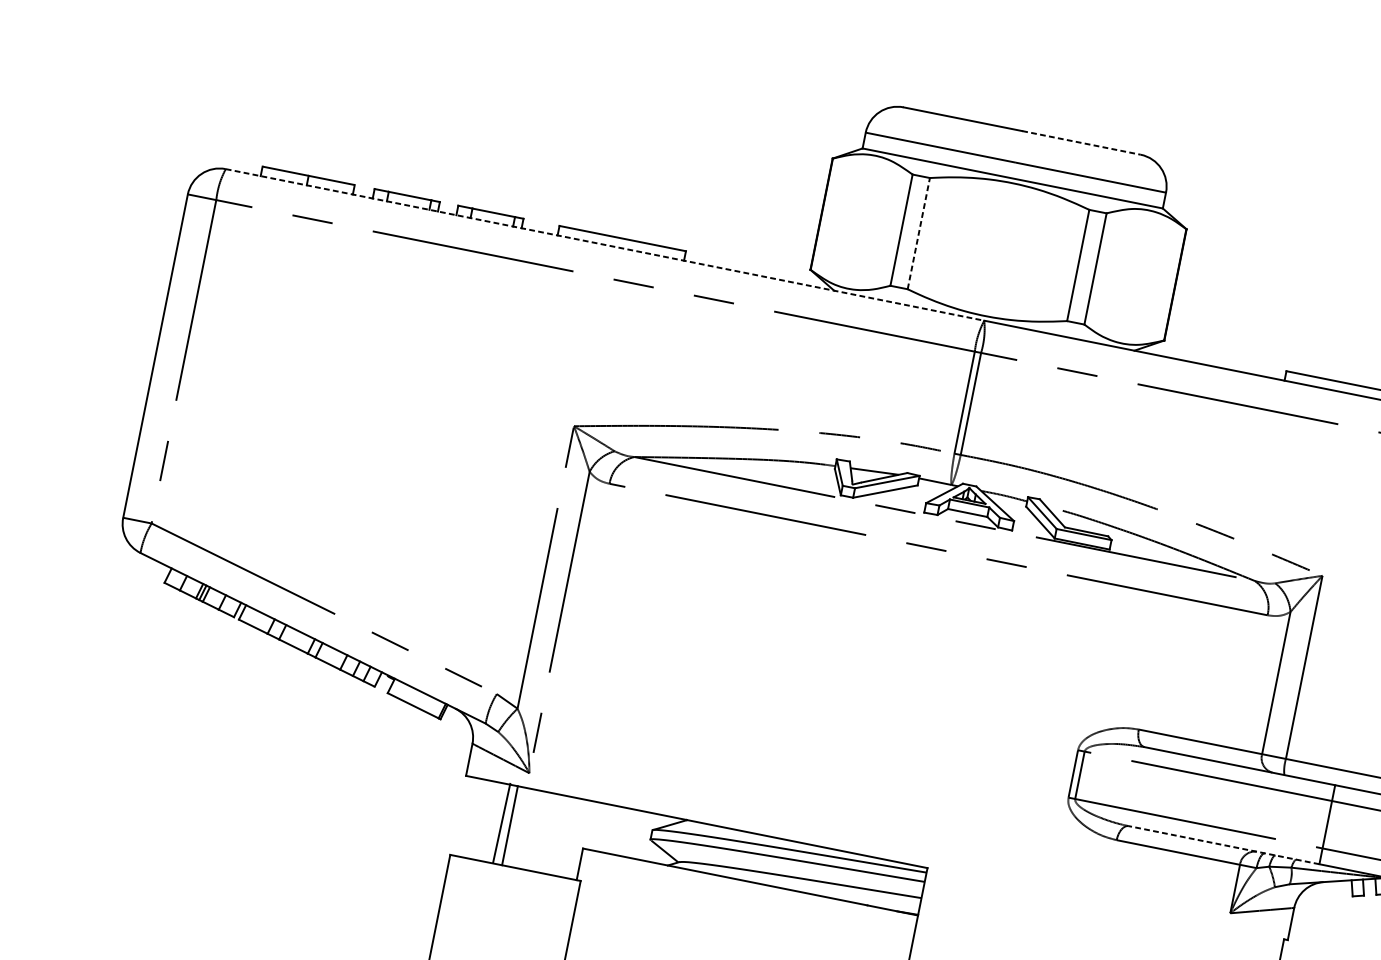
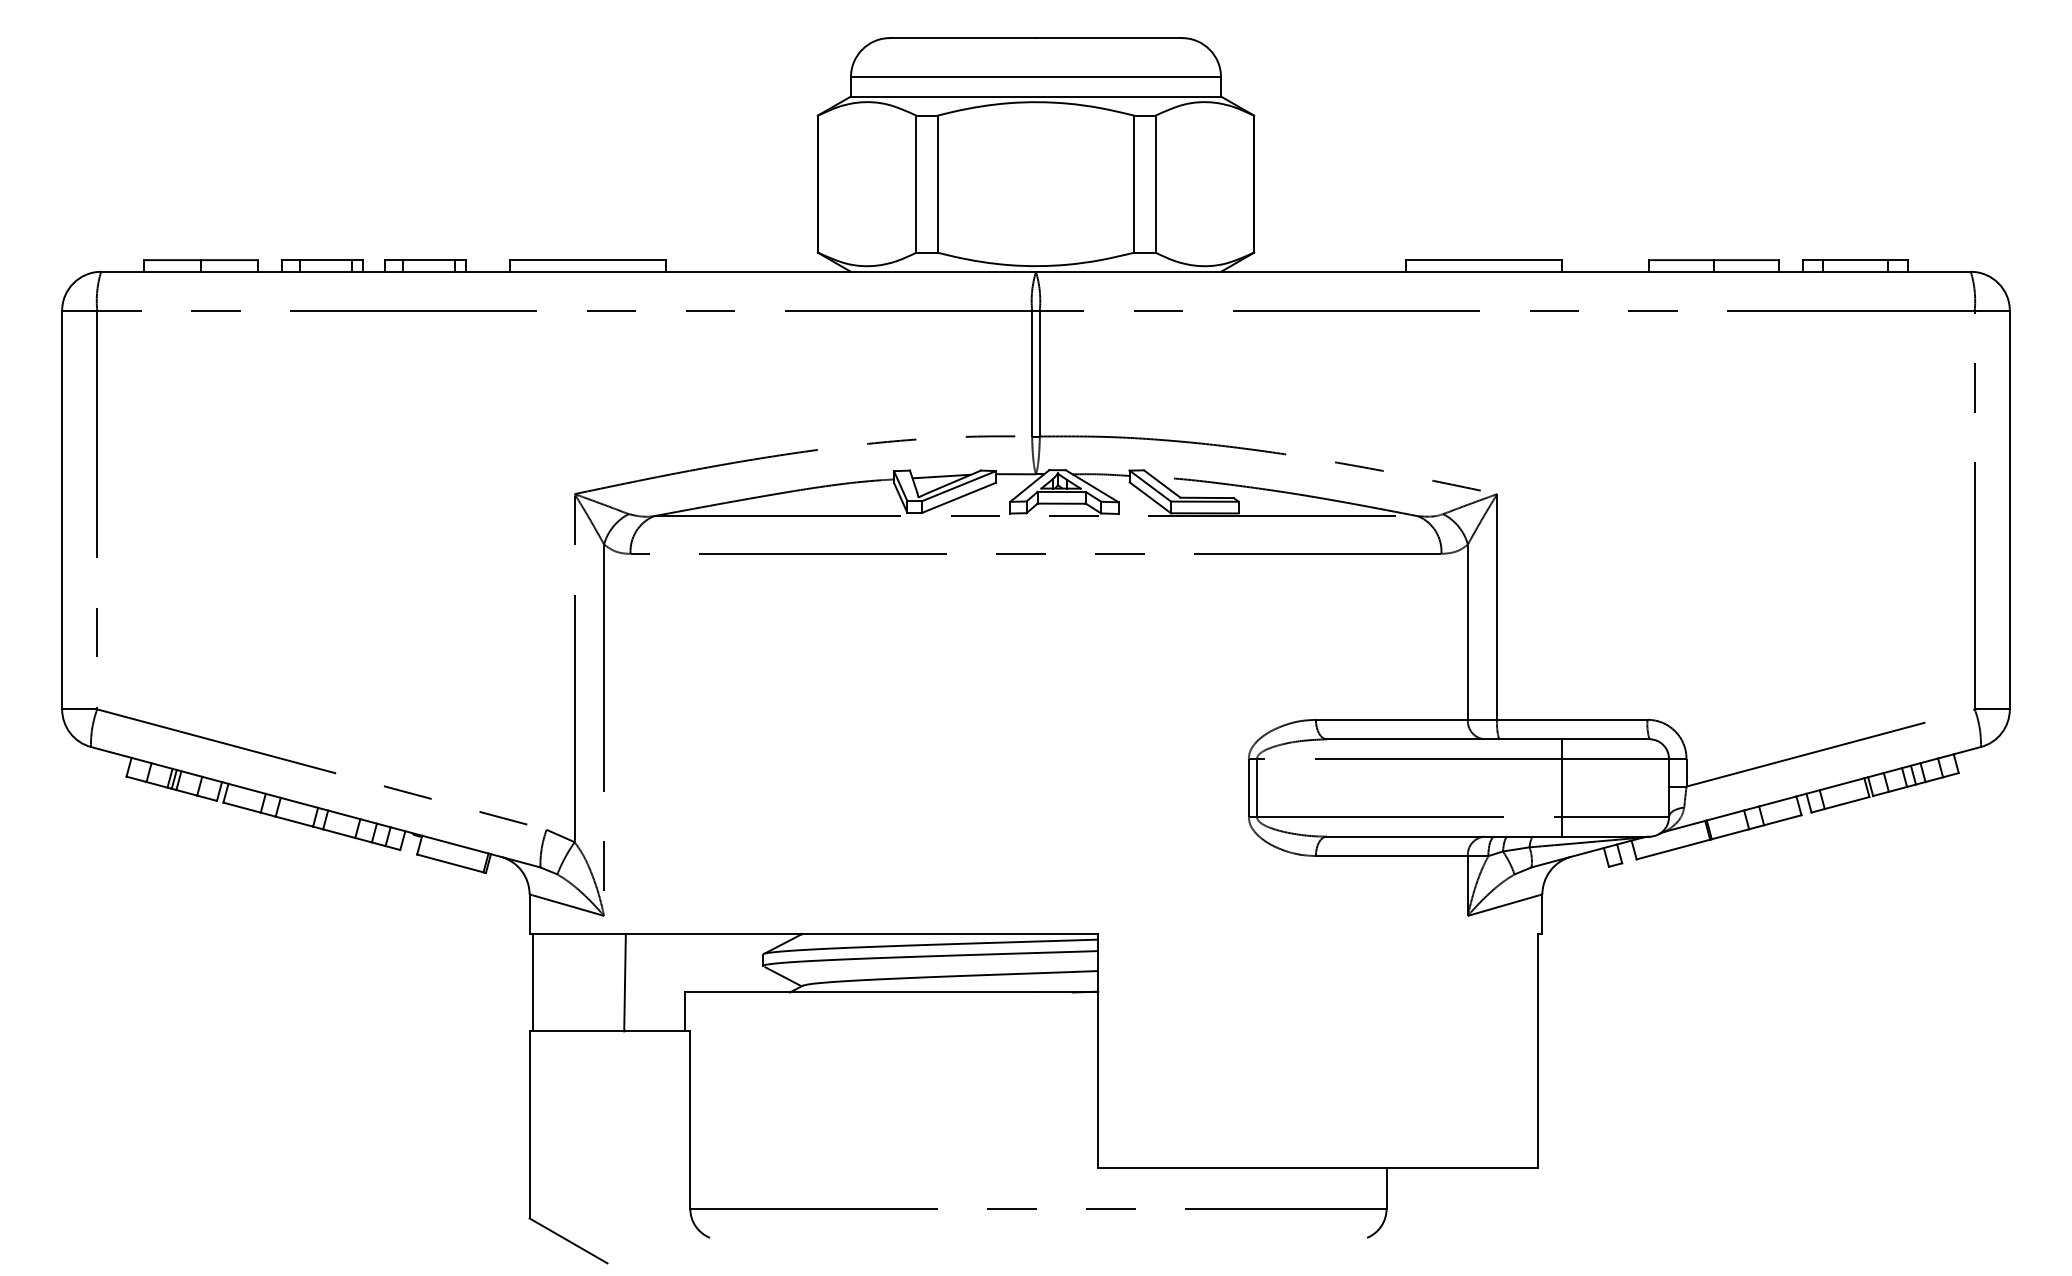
line: (1081, 143) -> (1109, 38), dashed -> solid
line: (918, 233) -> (937, 184), dashed -> solid
line: (605, 244) -> (569, 271), dashed -> solid
line: (501, 822) -> (624, 982), moved
line: (510, 825) -> (533, 982), moved
line: (1224, 845) -> (1444, 836), dashed -> solid

